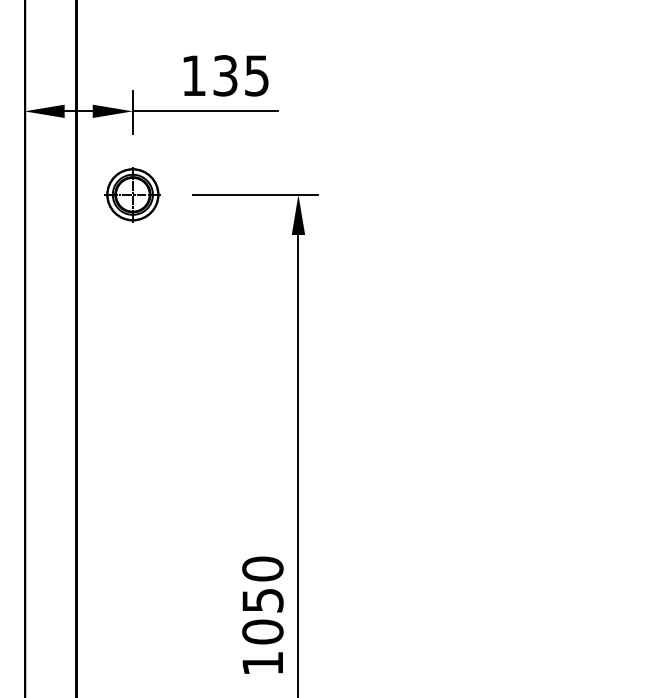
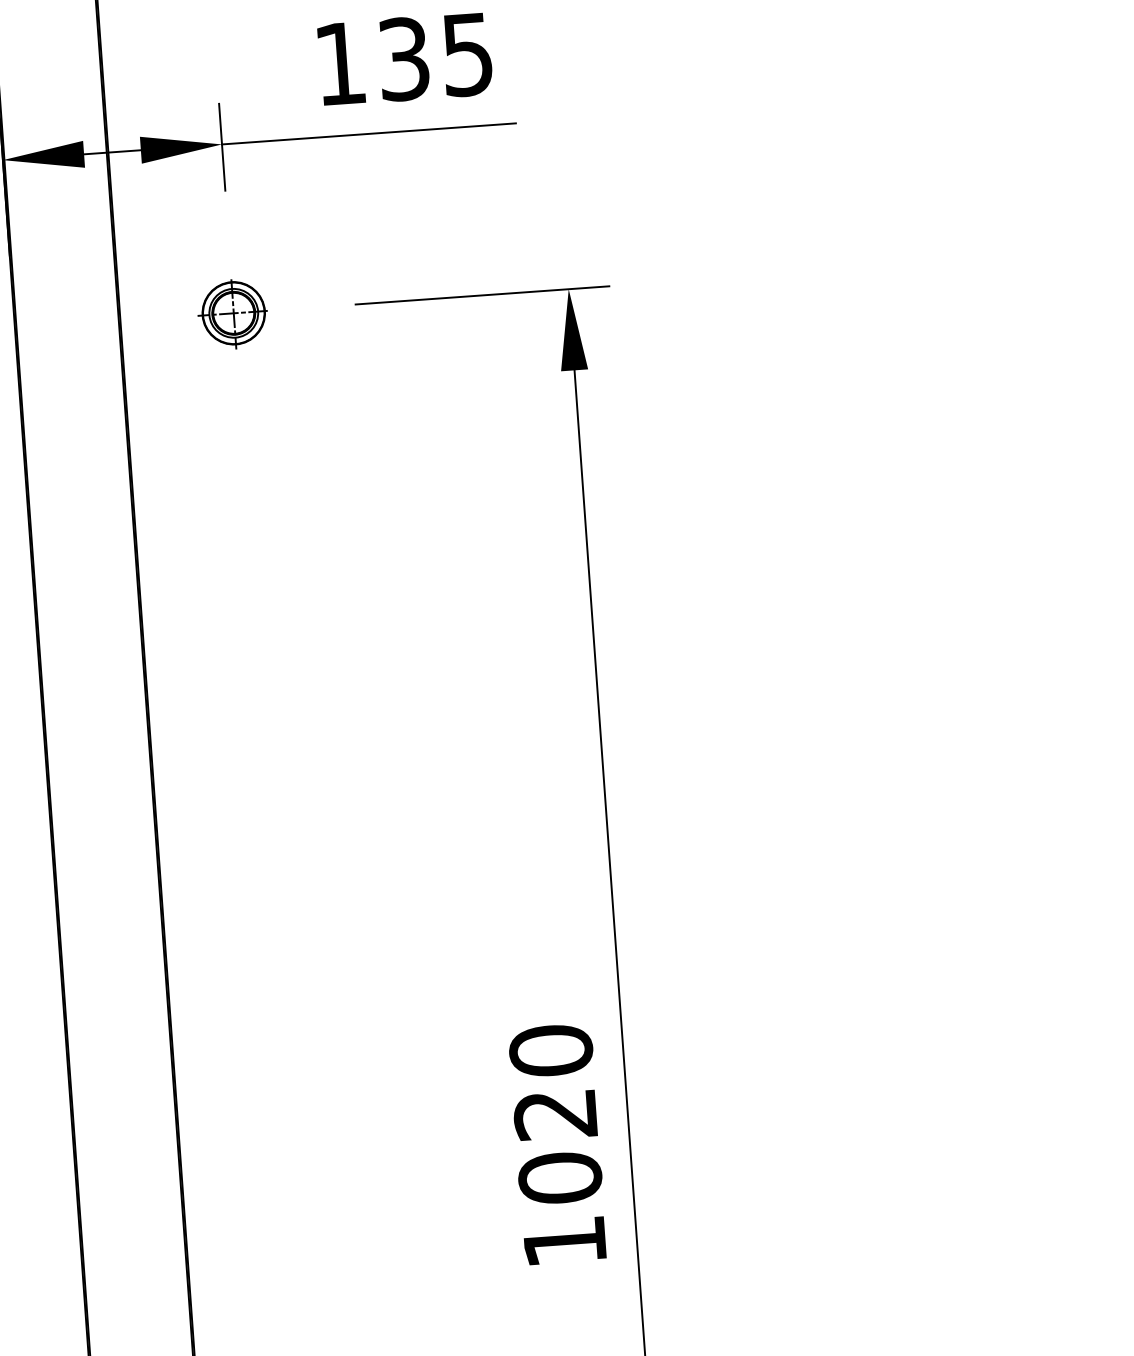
part: (132, 194) -> (233, 312), size x0.6
text: (262, 600) -> (554, 1114), 1050 -> 1020

